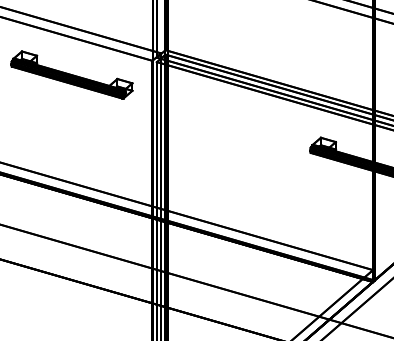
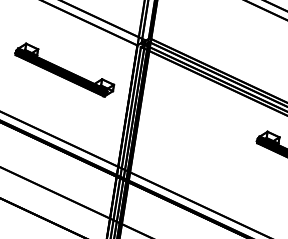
part: (71, 74) -> (64, 69), moved

